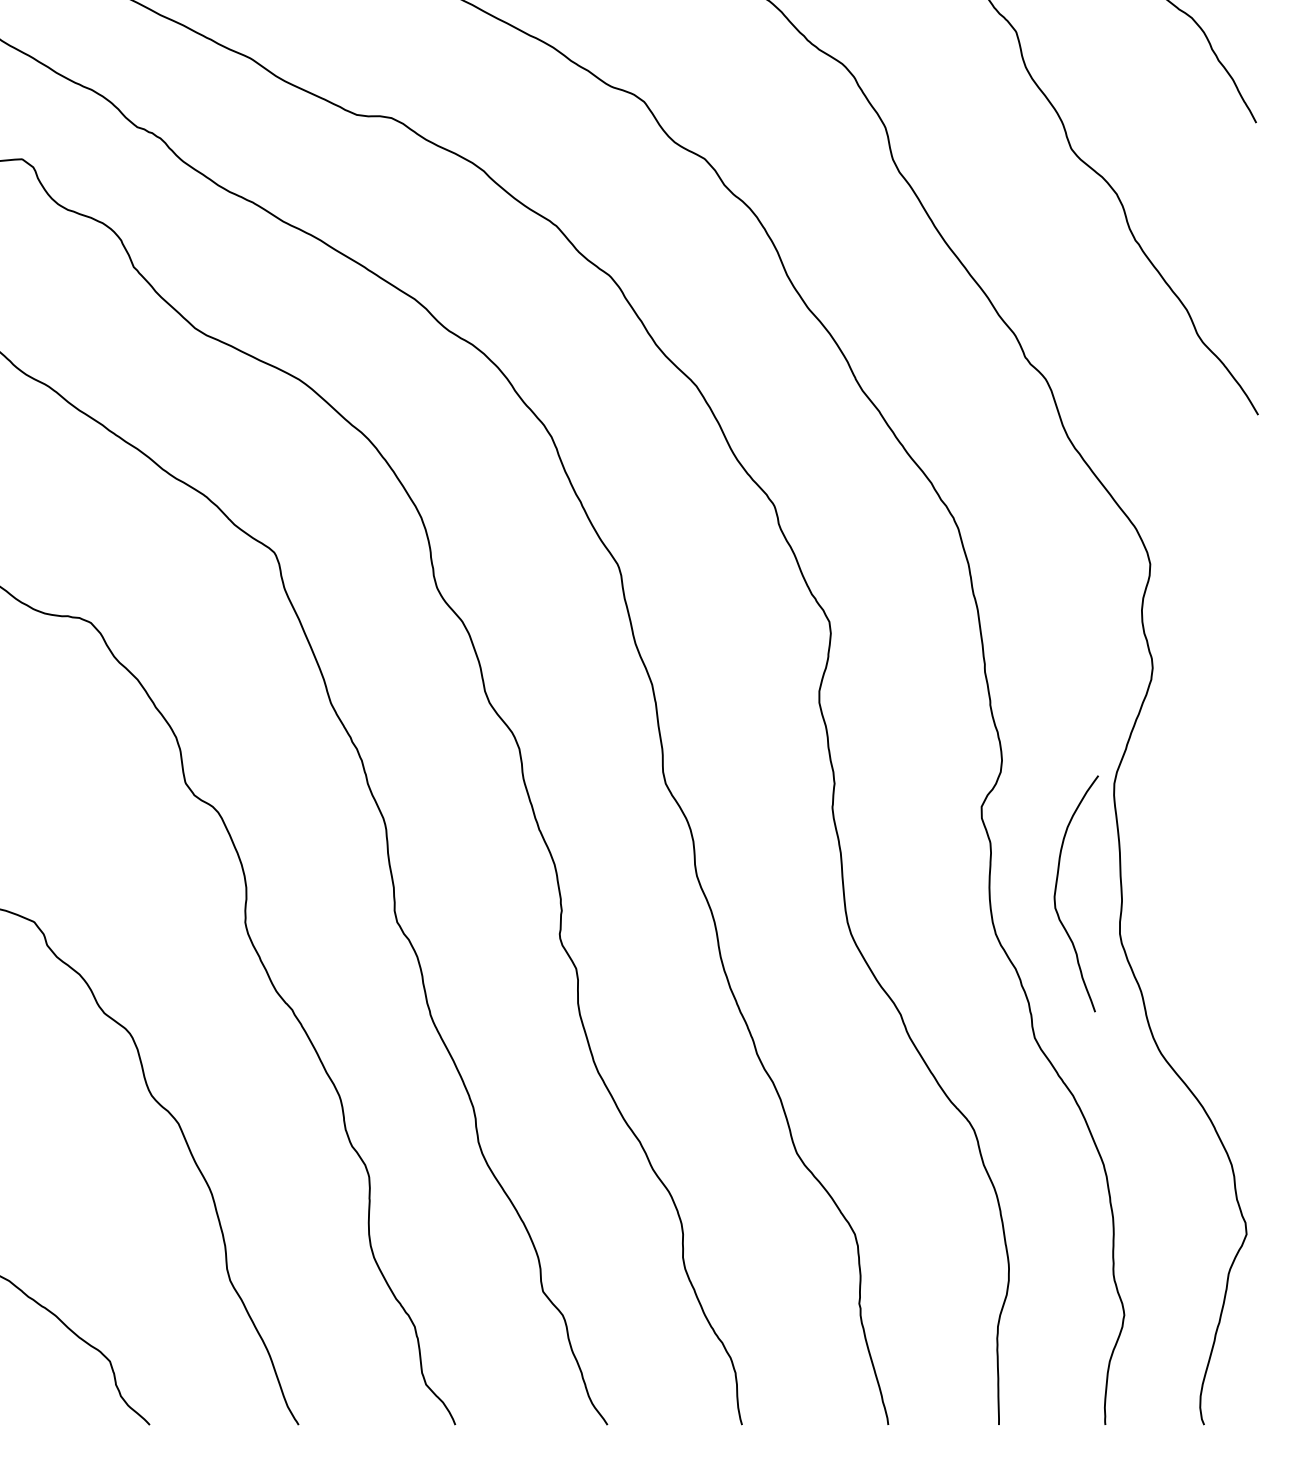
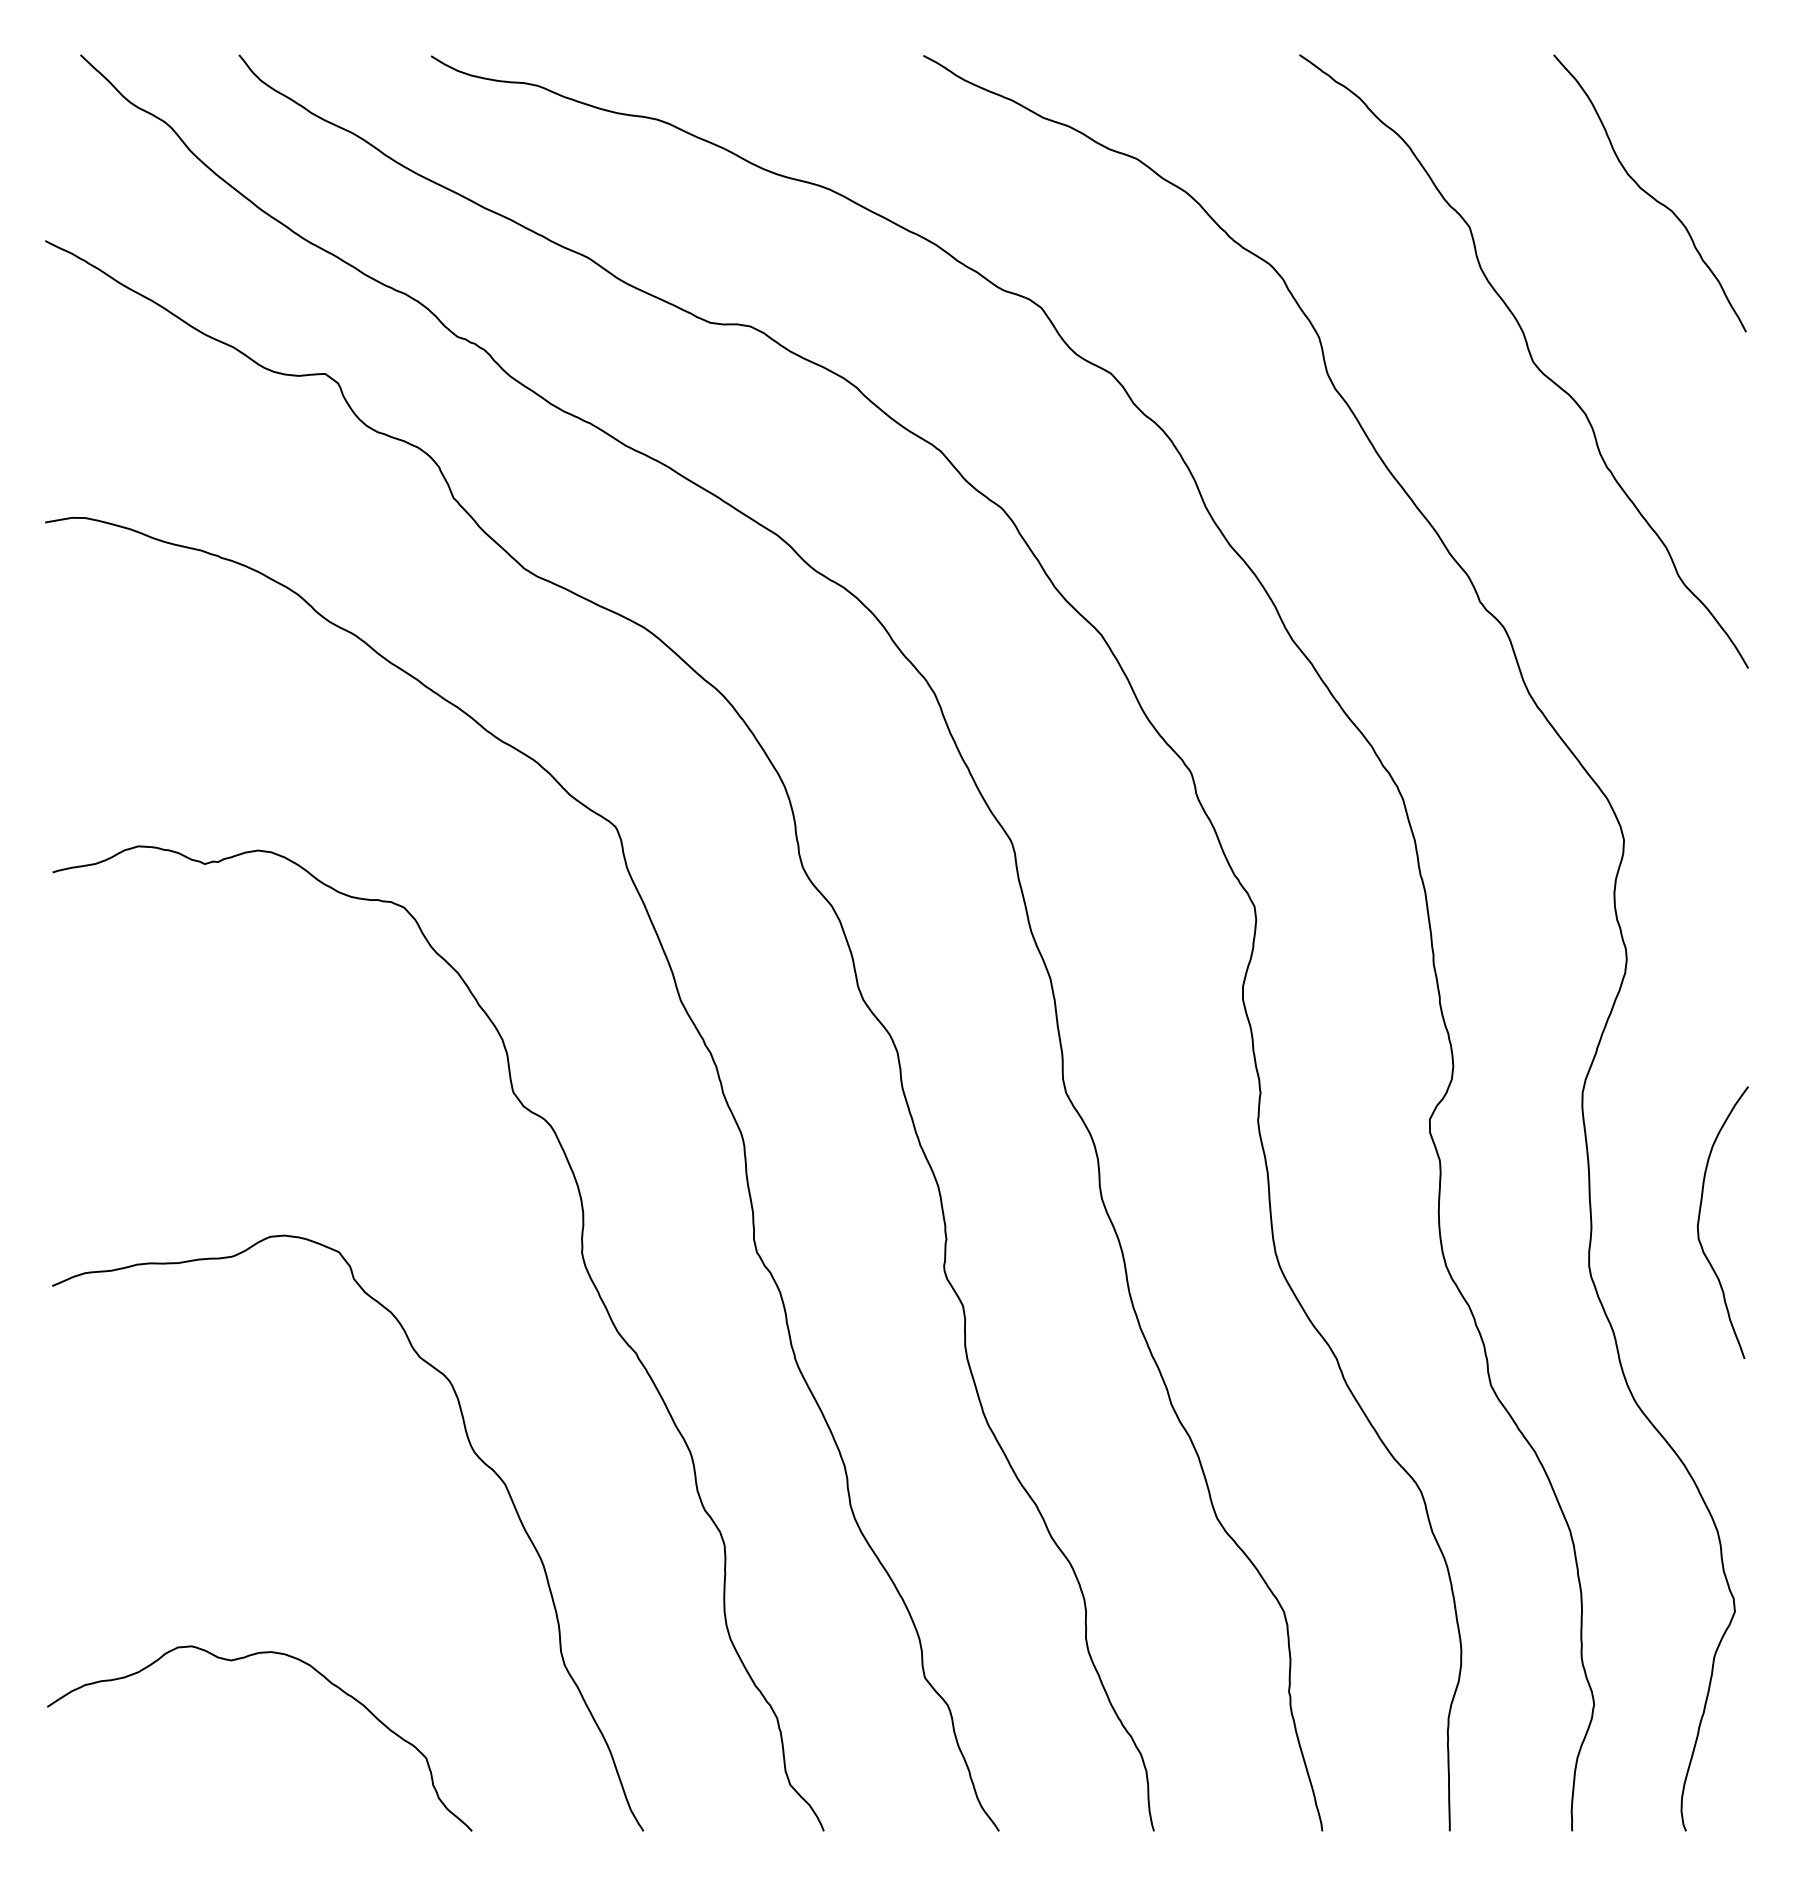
curve: (1056, 893) -> (1699, 1222), moved

